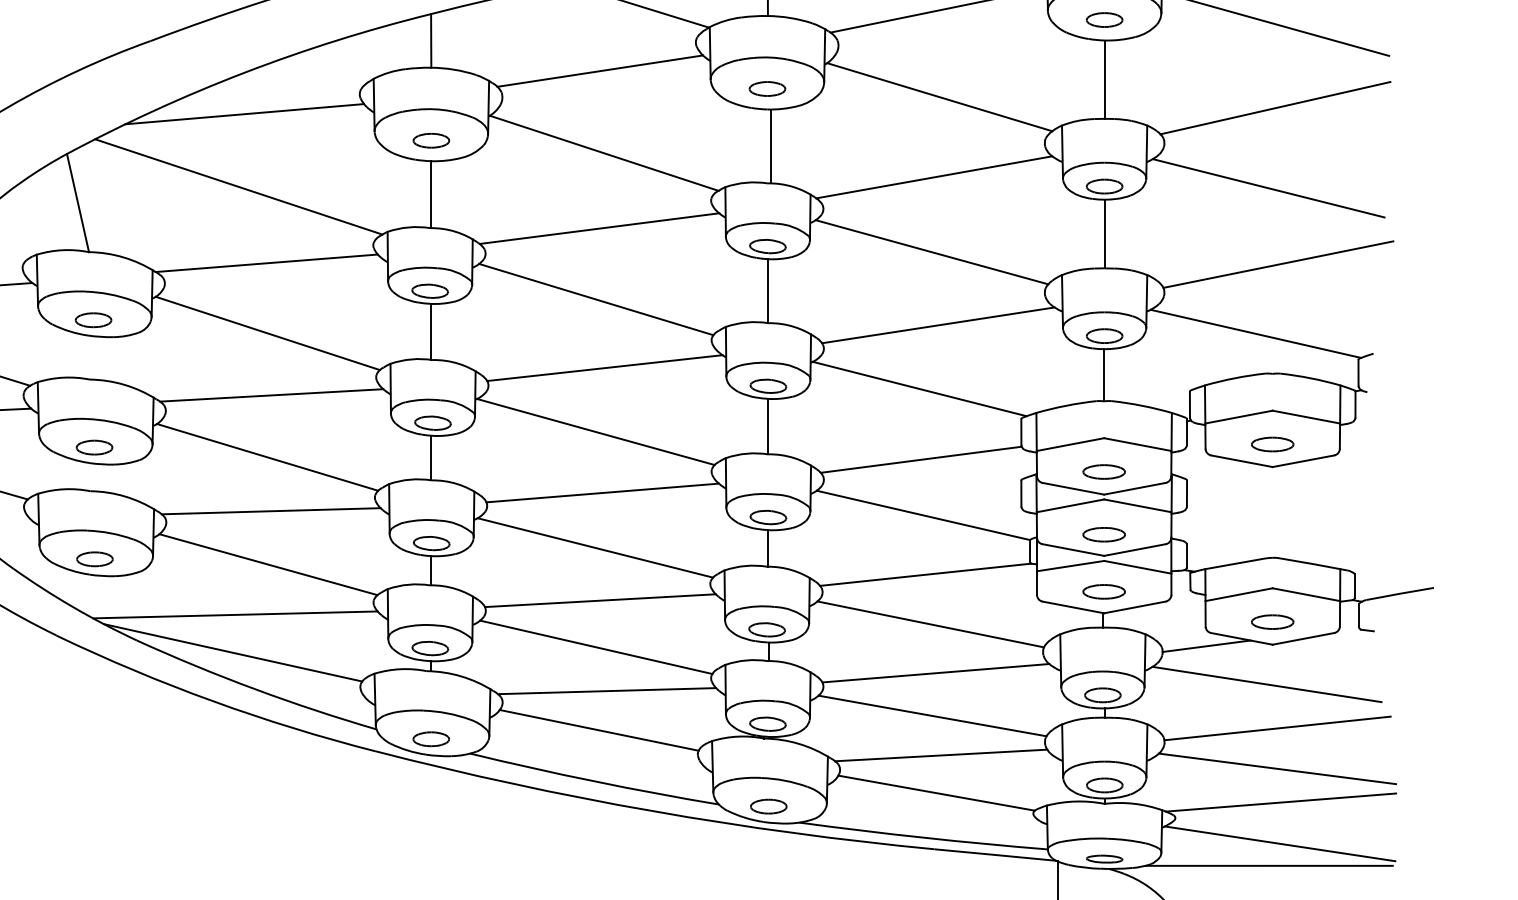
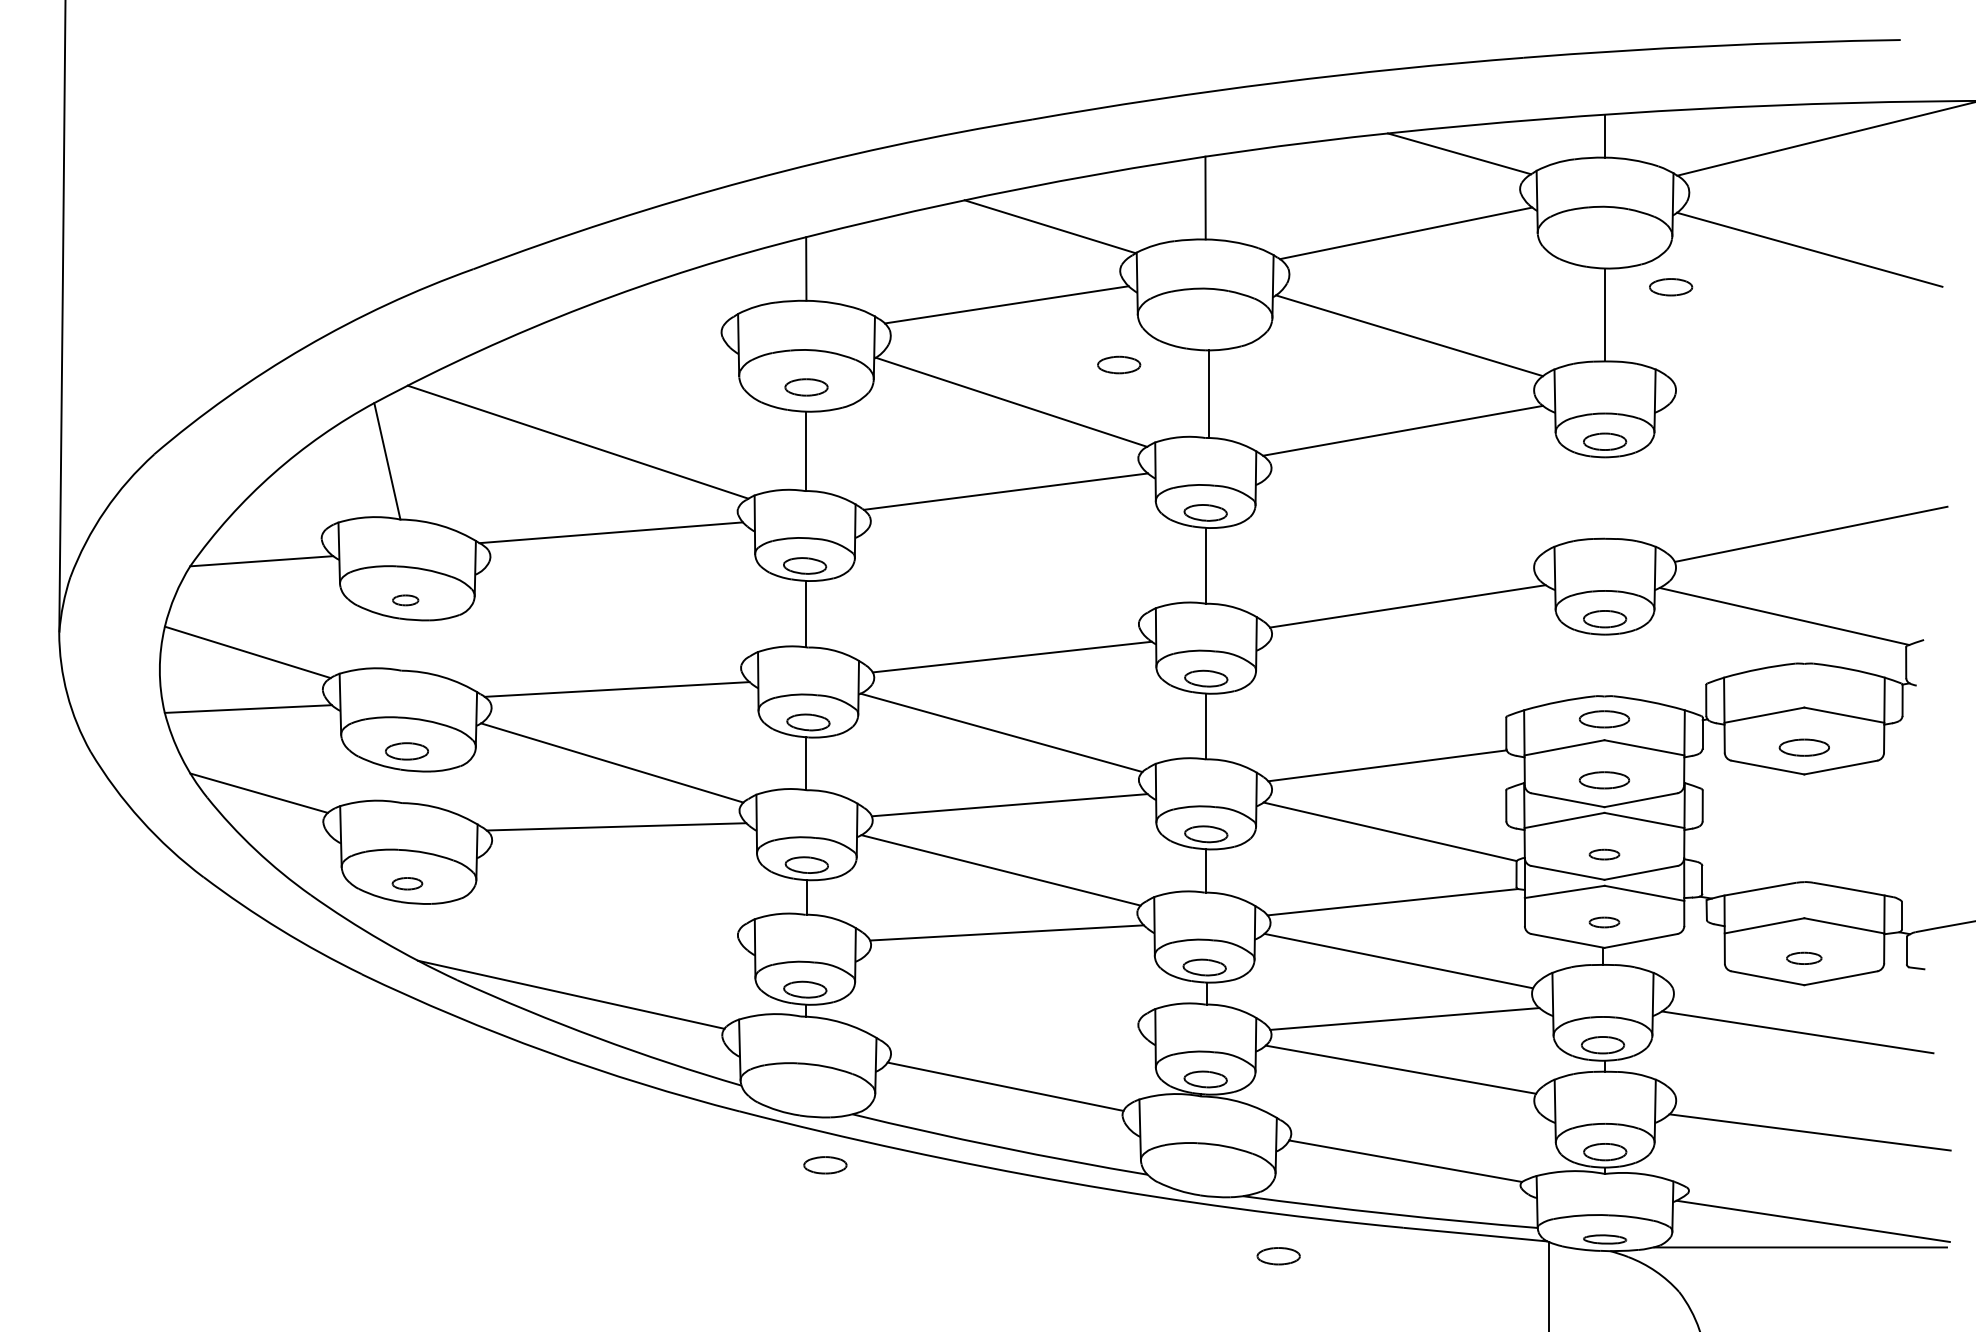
part: (1105, 20) -> (1671, 287), moved
part: (767, 88) -> (1119, 364), moved
line: (1275, 107) -> (1807, 348), removed
line: (244, 113) -> (584, 355), removed
line: (1268, 188) -> (1799, 443), removed
line: (1105, 233) -> (1605, 497), removed
line: (932, 252) -> (1400, 519), removed
line: (596, 299) -> (1002, 575), removed
part: (93, 320) -> (405, 600), size x0.6
line: (267, 333) -> (612, 615), removed
line: (1104, 375) -> (1604, 665), removed
line: (919, 388) -> (1385, 681), removed
part: (1104, 420) -> (1604, 719), added
part: (1104, 534) -> (1604, 854), size x0.6
part: (94, 558) -> (407, 883), size x0.7
line: (267, 564) -> (612, 890), removed
part: (1104, 591) -> (1604, 922), size x0.6
line: (234, 614) -> (573, 949), removed
part: (1271, 622) -> (1803, 958), size x0.7
line: (1206, 645) -> (1725, 986), removed
line: (595, 646) -> (1001, 987), removed
line: (606, 690) -> (1014, 1039), removed
line: (1277, 728) -> (1810, 1084), removed
part: (431, 739) -> (825, 1165), moved
line: (941, 755) -> (1411, 1116), removed
line: (1280, 802) -> (1813, 1172), removed
part: (768, 806) -> (1278, 1256), moved

